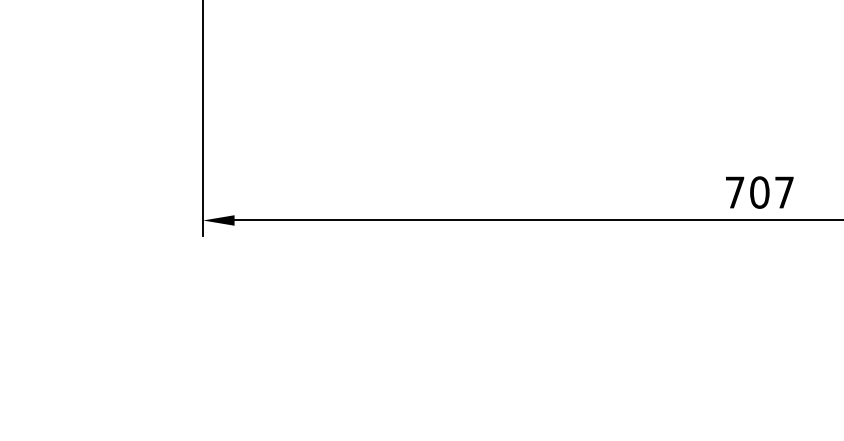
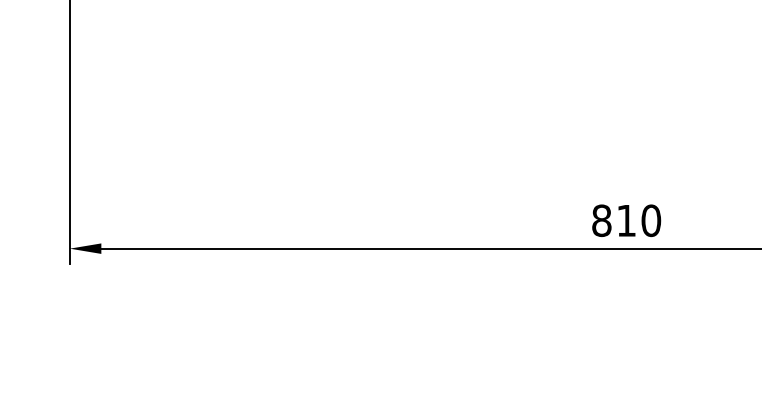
text: (759, 192) -> (626, 220), 707 -> 810

